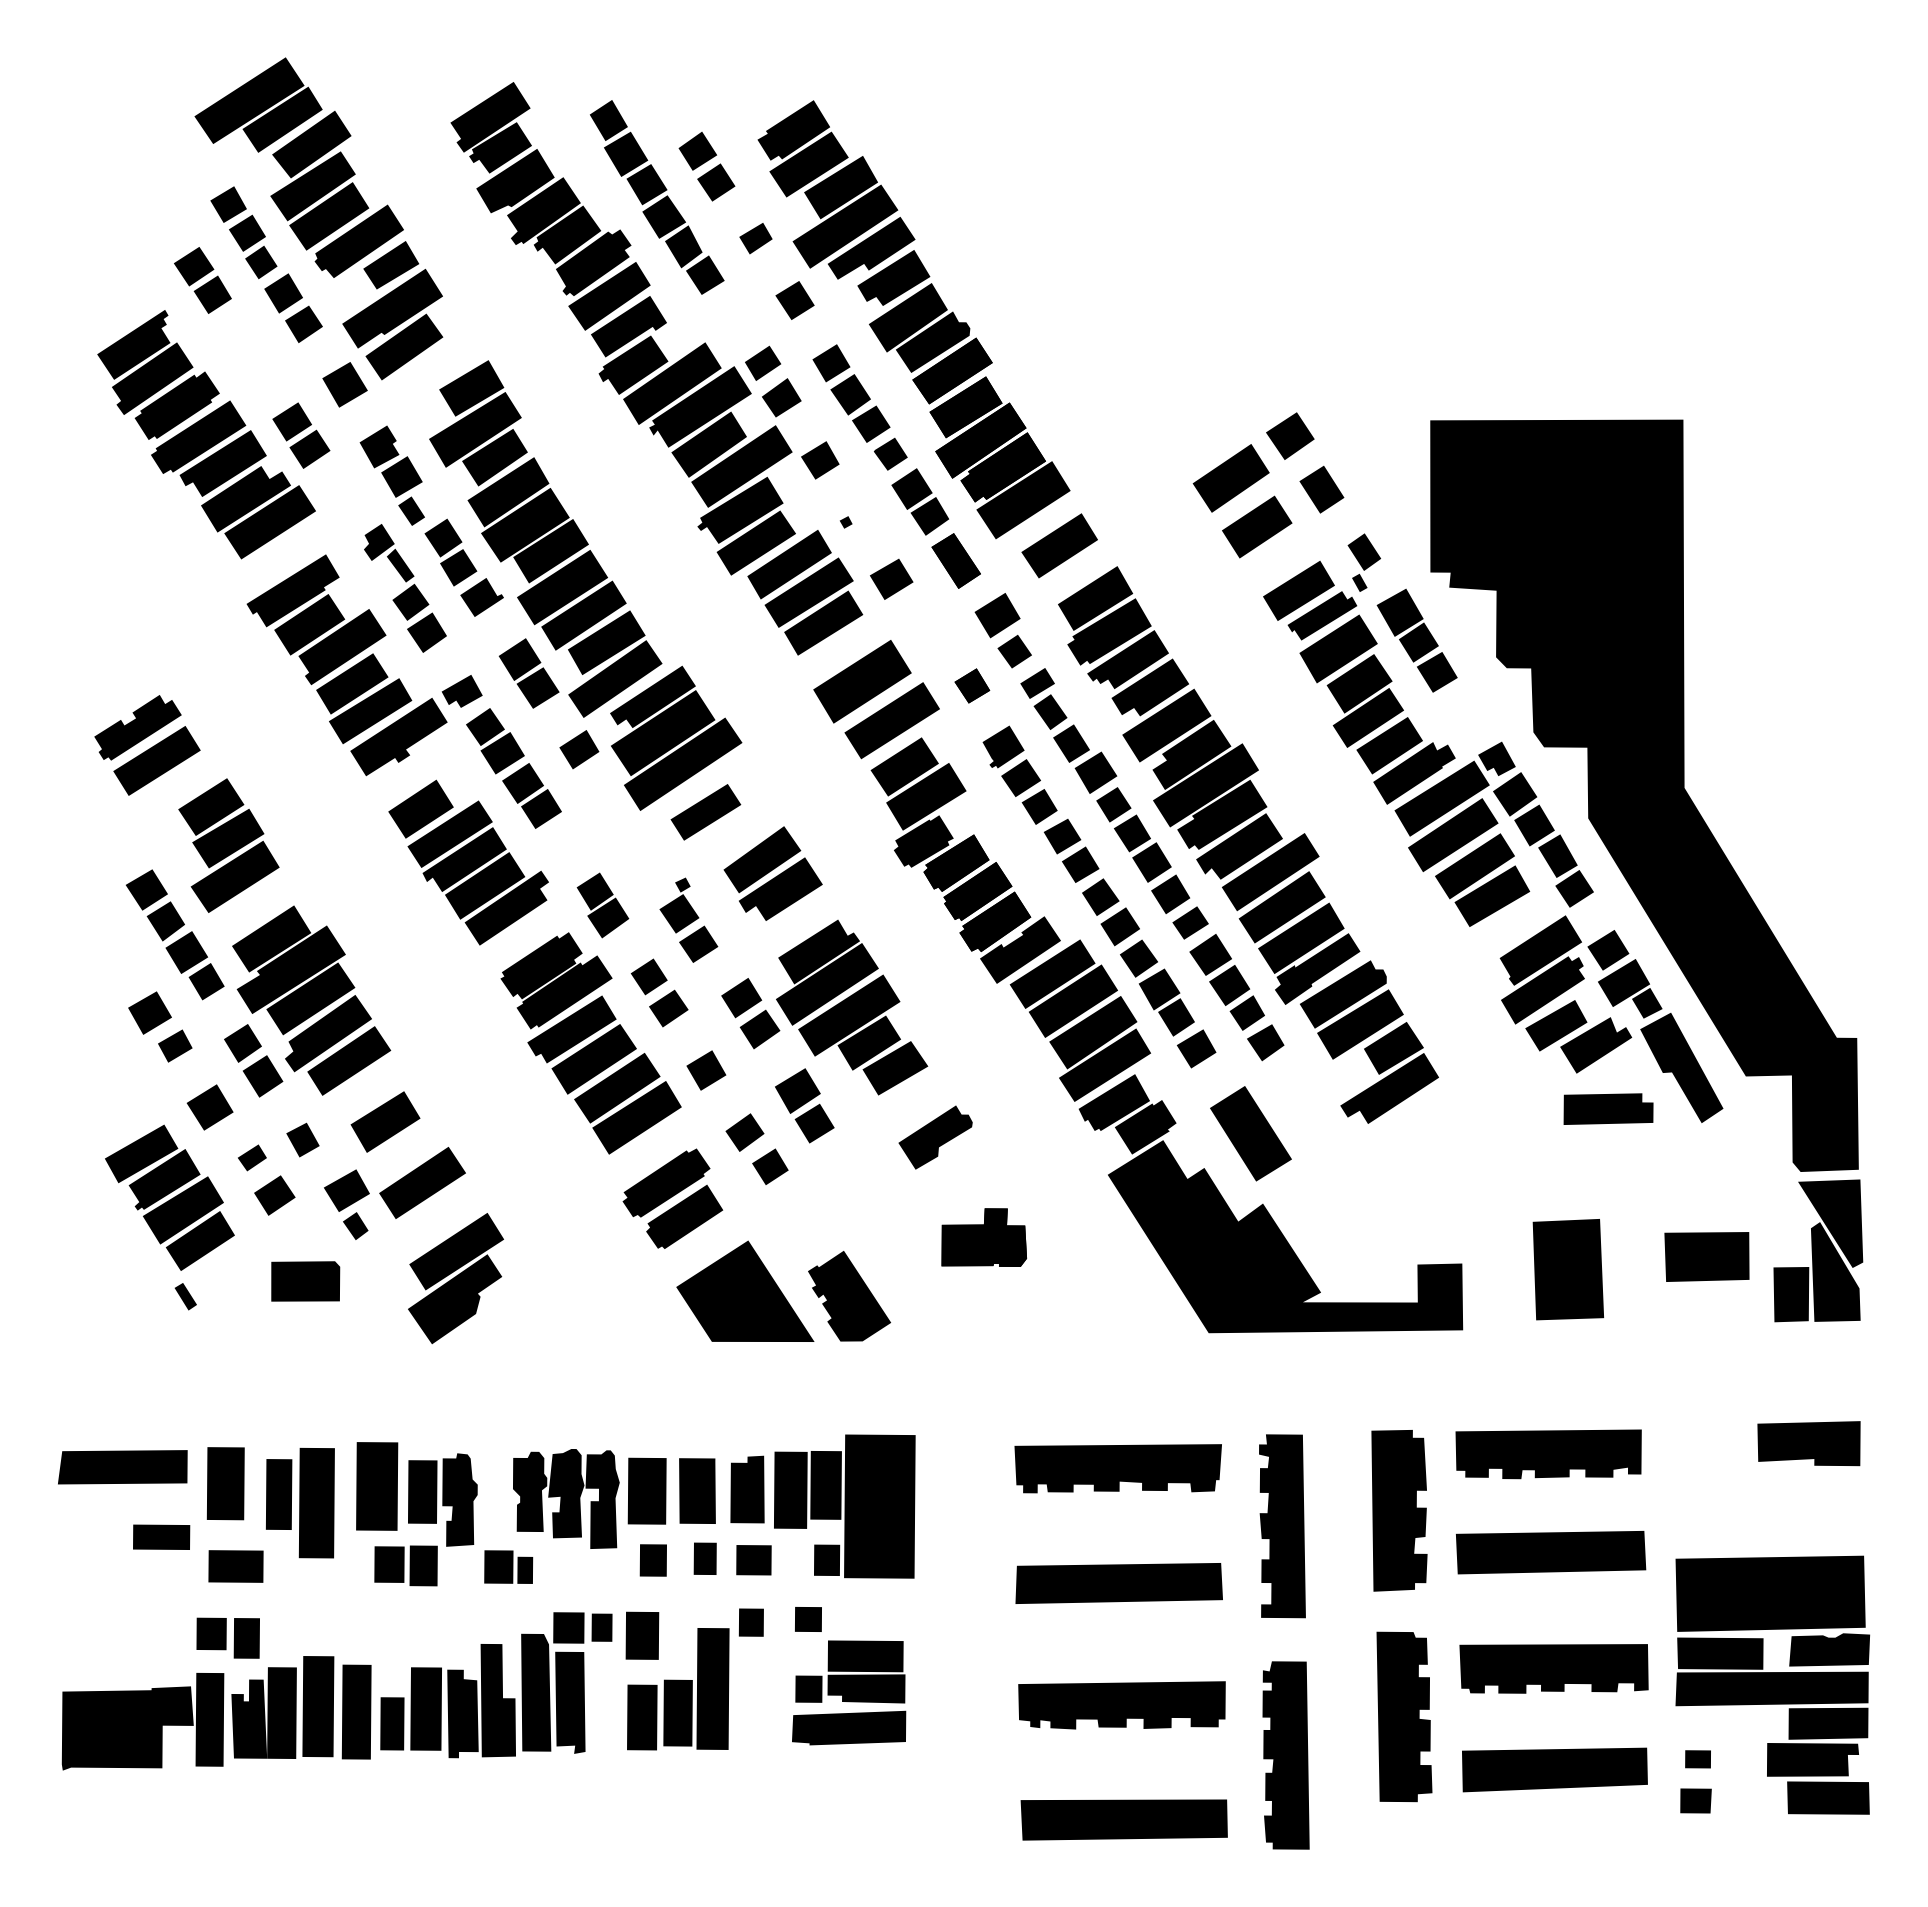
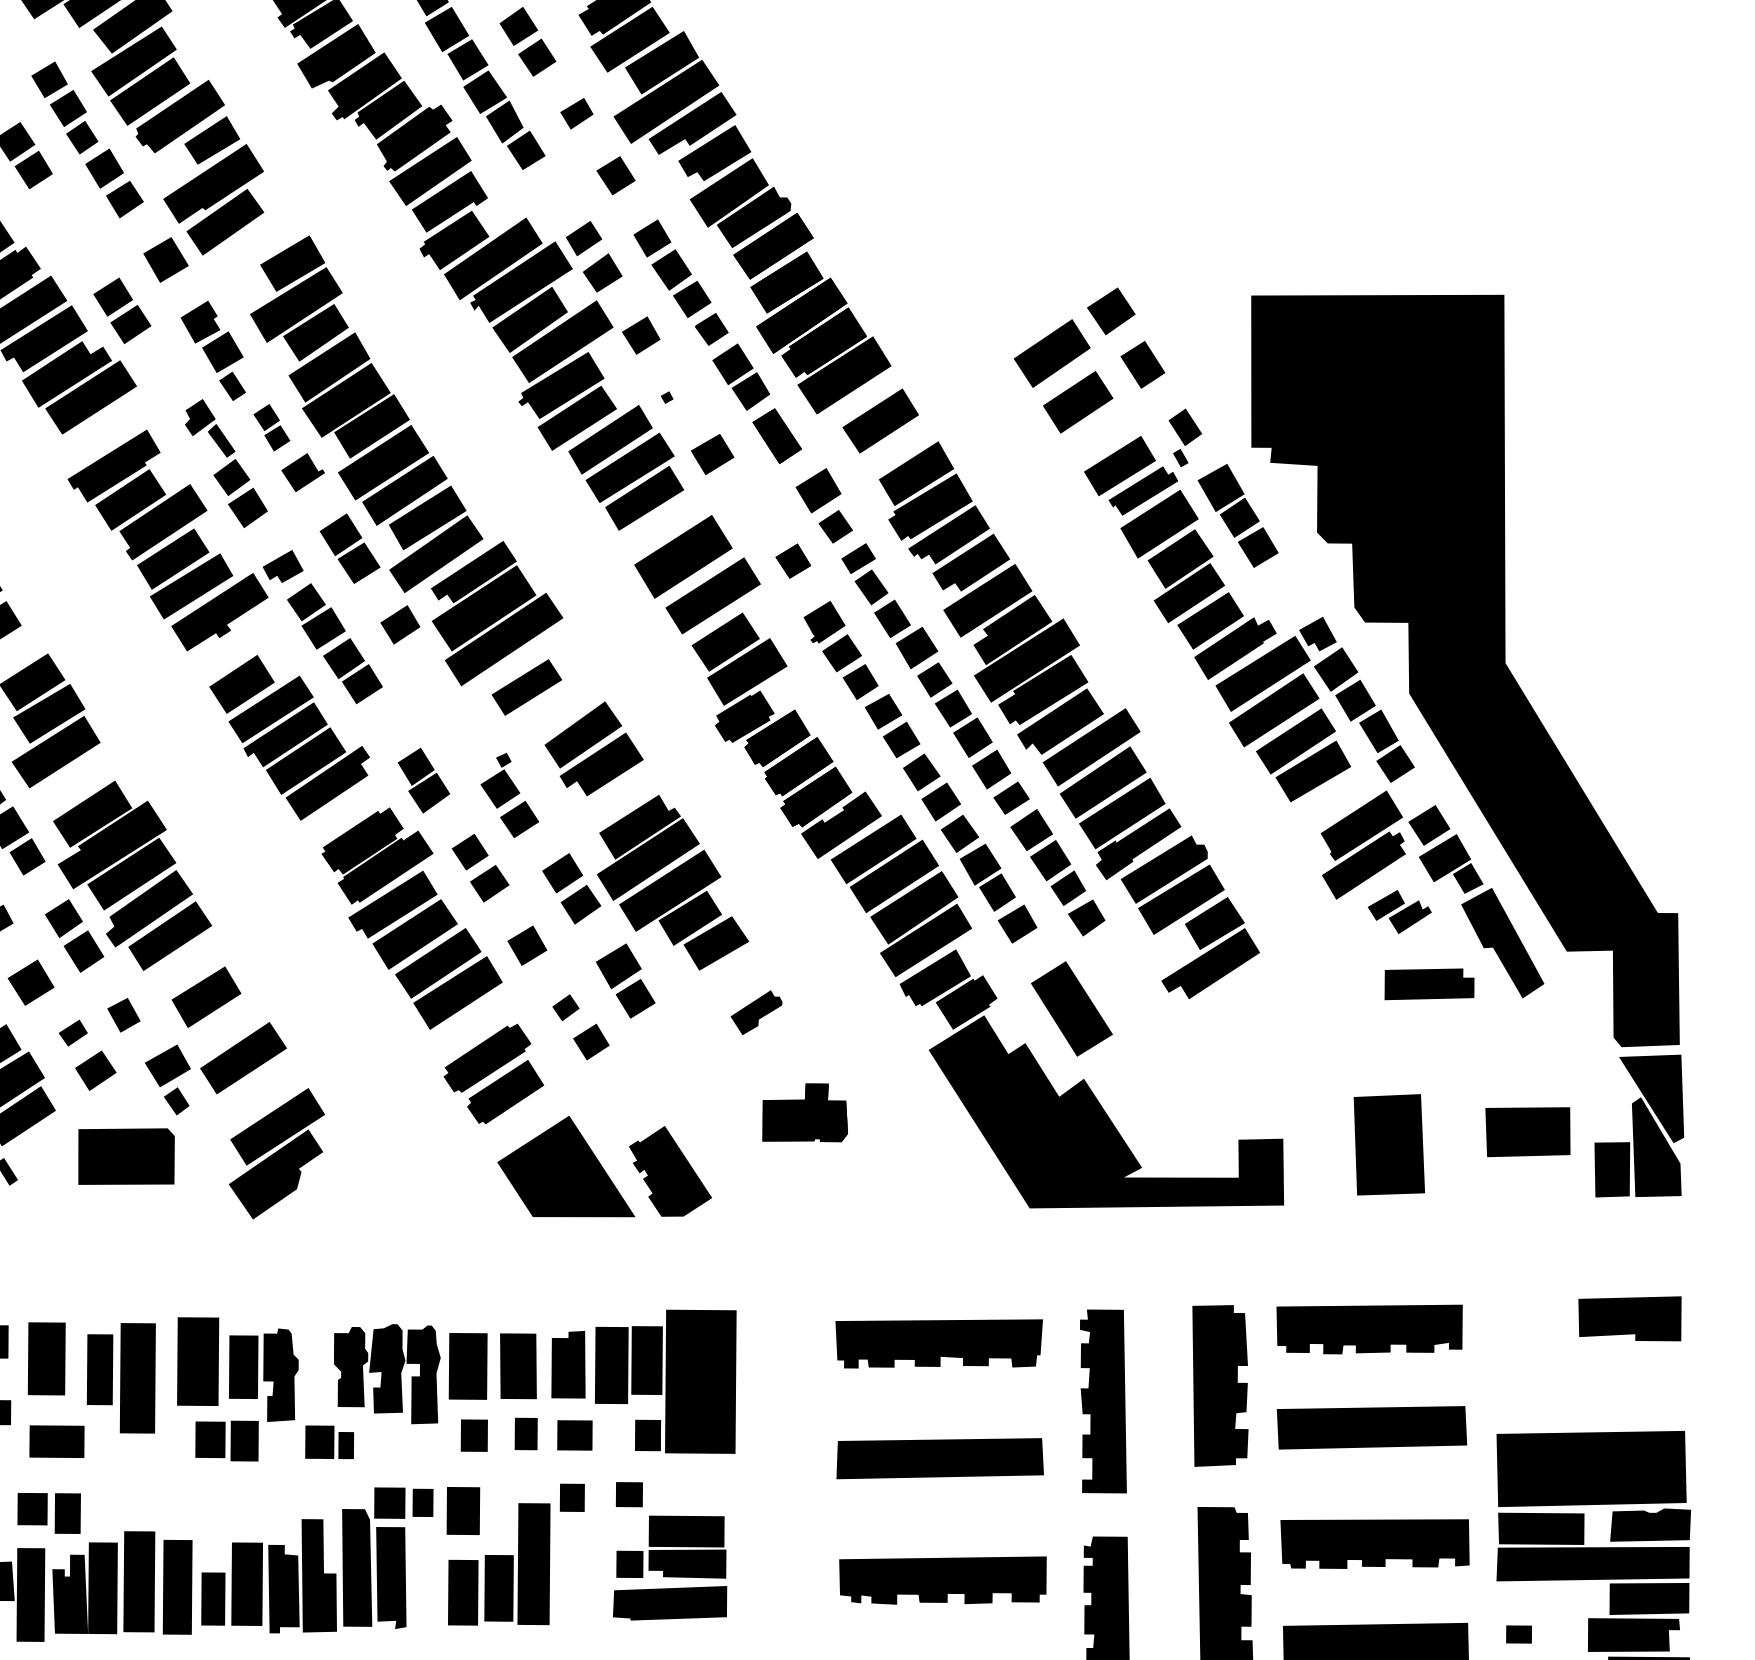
part: (450, 552) -> (271, 427), size x0.7
part: (1578, 1036) -> (1399, 911), size x0.6
part: (744, 1132) -> (565, 1007), size x0.7
part: (935, 1137) -> (756, 1012), size x0.7
part: (305, 1281) -> (126, 1156), size x1.4

